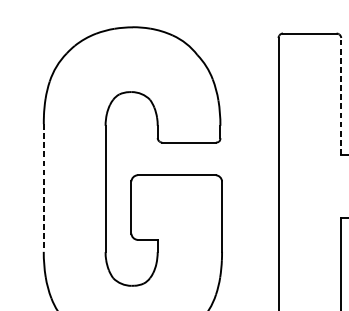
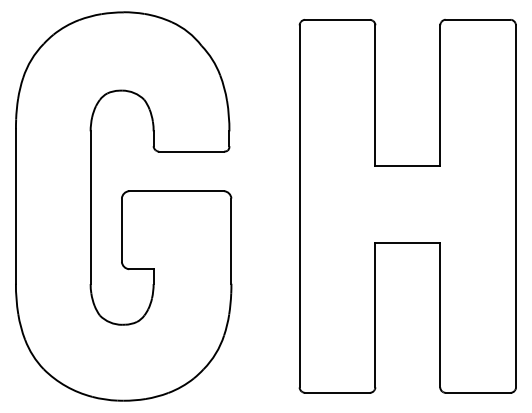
line: (341, 96) -> (375, 95), dashed -> solid
line: (43, 188) -> (15, 207), dashed -> solid

